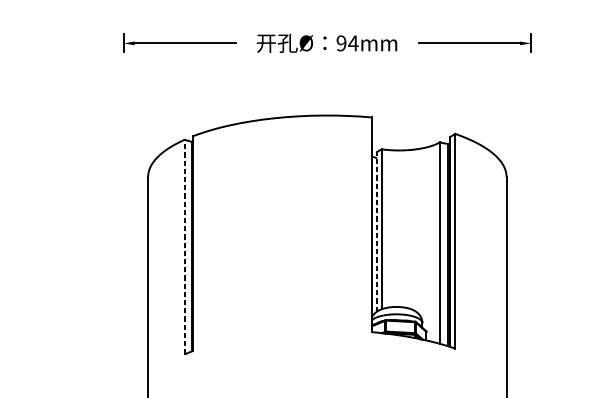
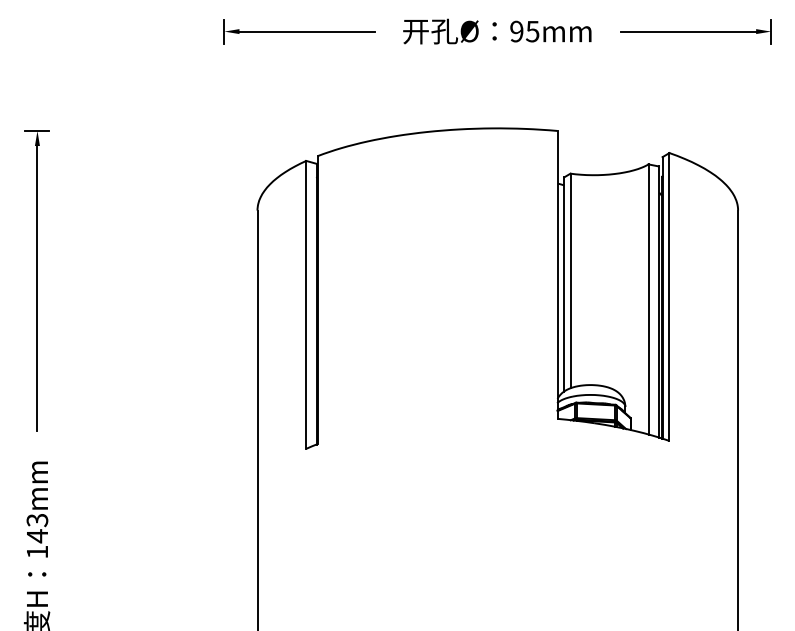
text: (353, 43) -> (532, 31), 94mm -> 95mm
line: (377, 231) -> (564, 283), dashed -> solid
line: (184, 246) -> (306, 304), dashed -> solid

